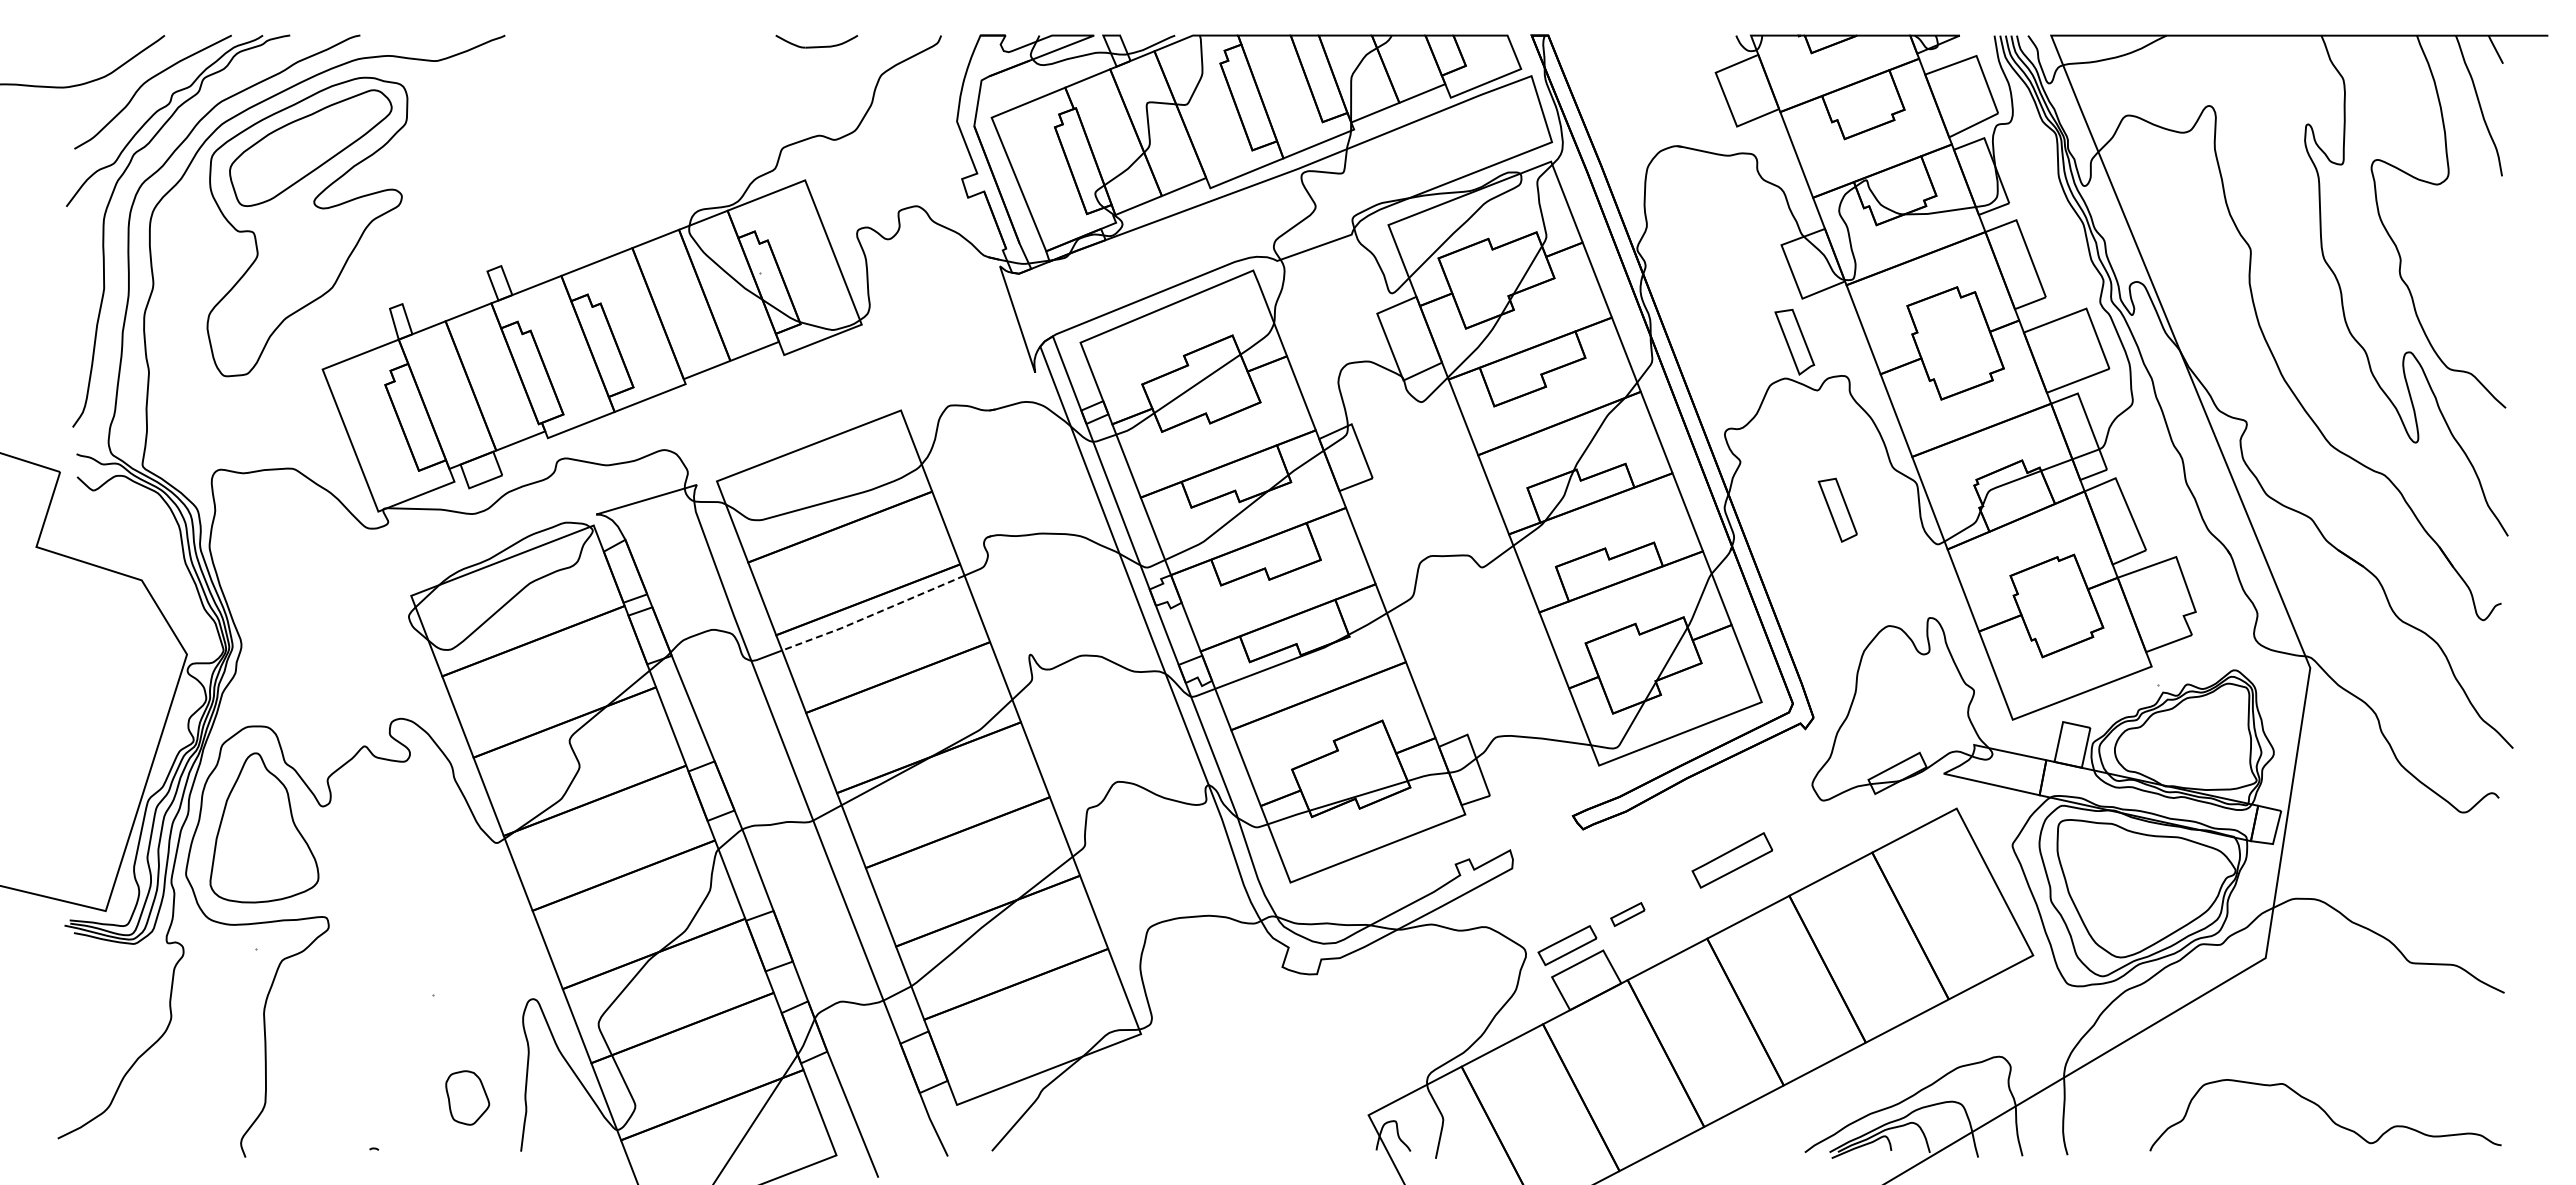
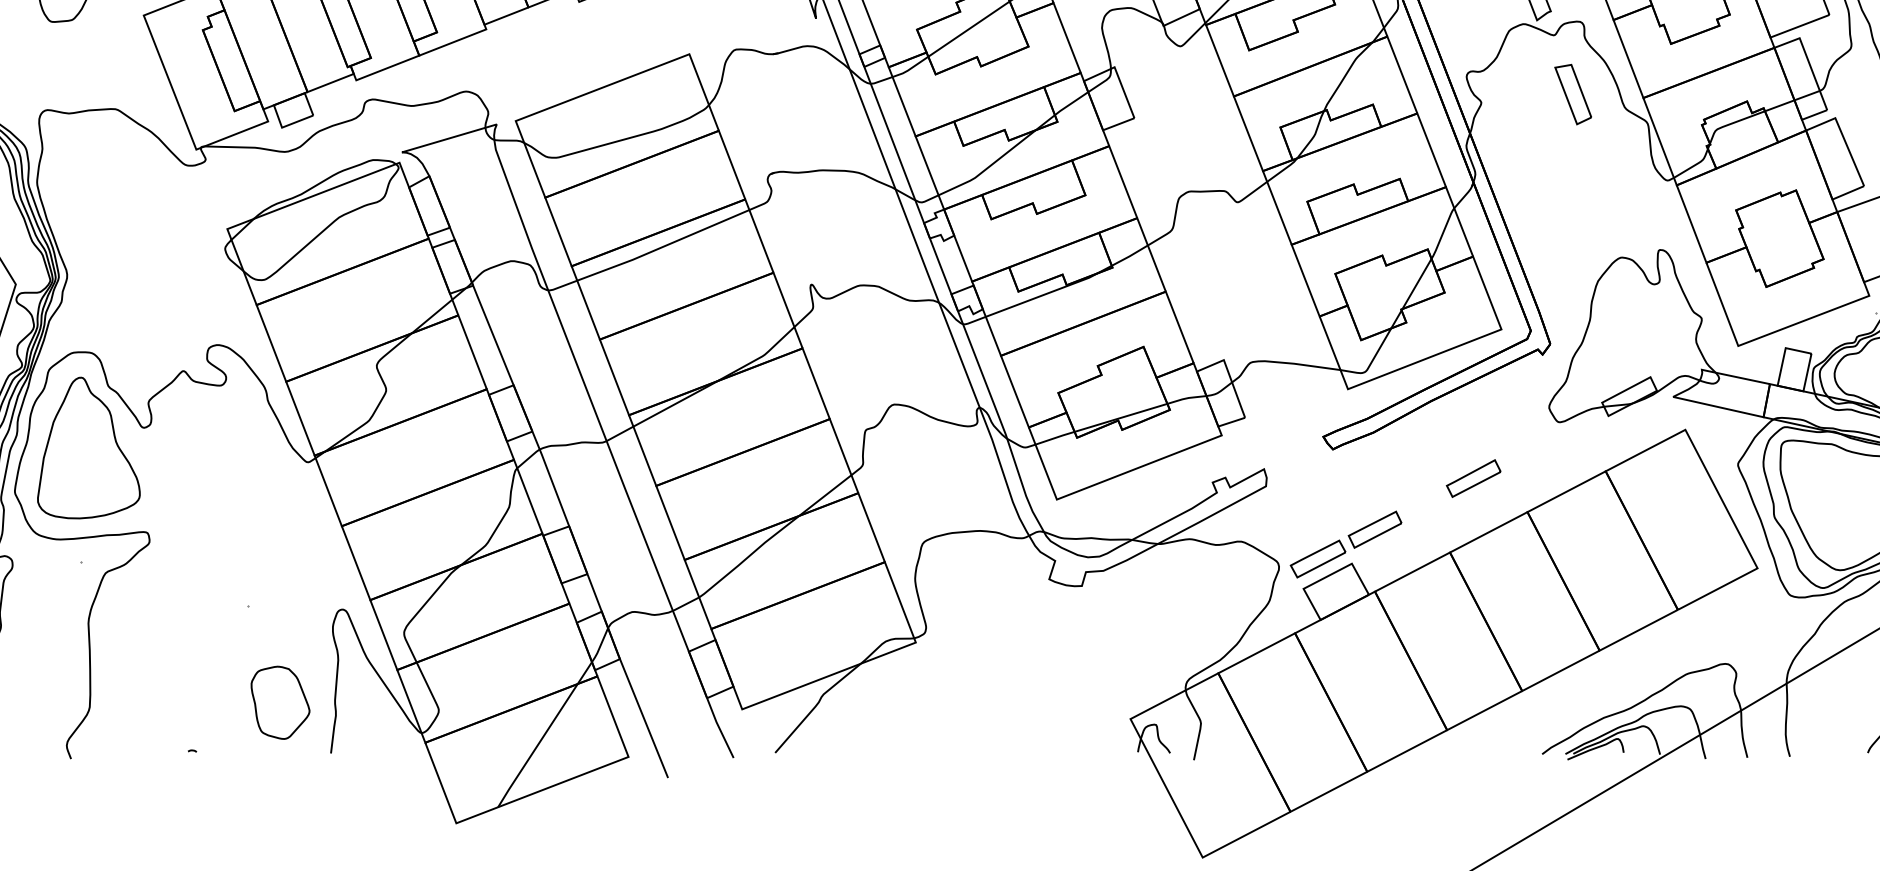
part: (1837, 509) -> (1572, 93), moved
line: (873, 614) -> (663, 246), dashed -> solid
part: (1732, 859) -> (1473, 477), size x0.71
part: (1627, 914) -> (1374, 529), size x1.67
part: (467, 1097) -> (280, 702), size x1.43

